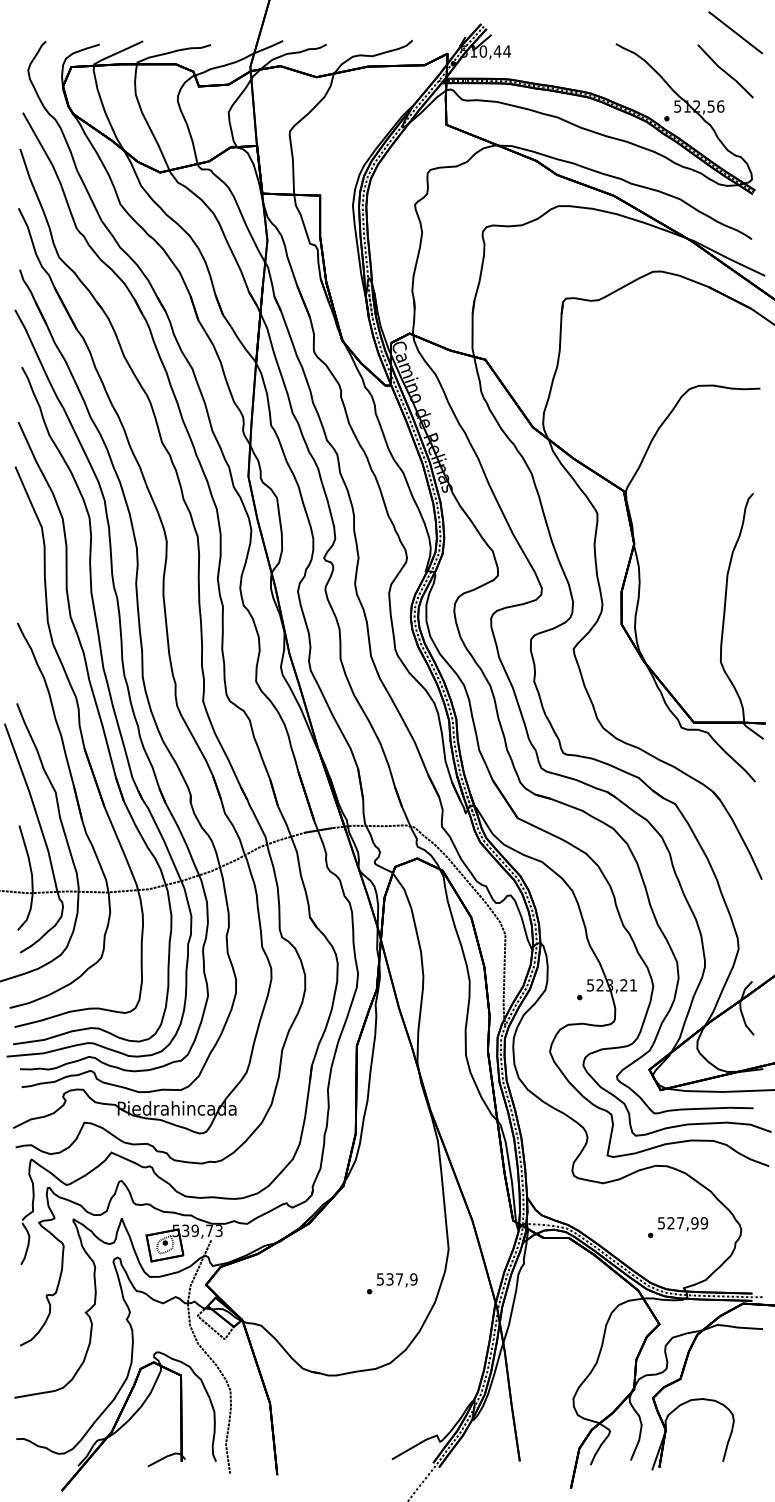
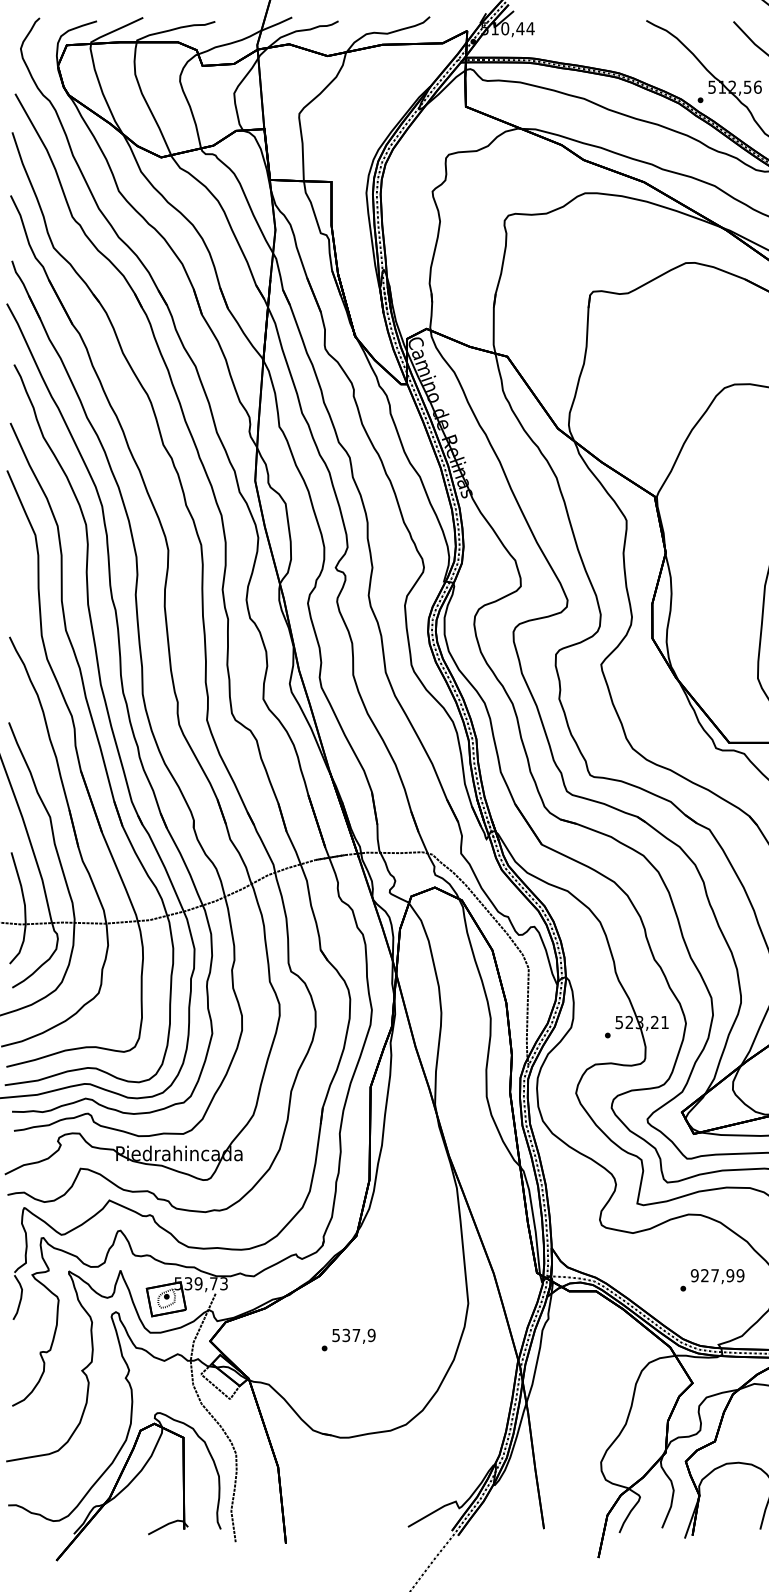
text: (661, 1223) -> (694, 1275), 527,99 -> 927,99
text: (392, 1283) -> (348, 1339), moved

